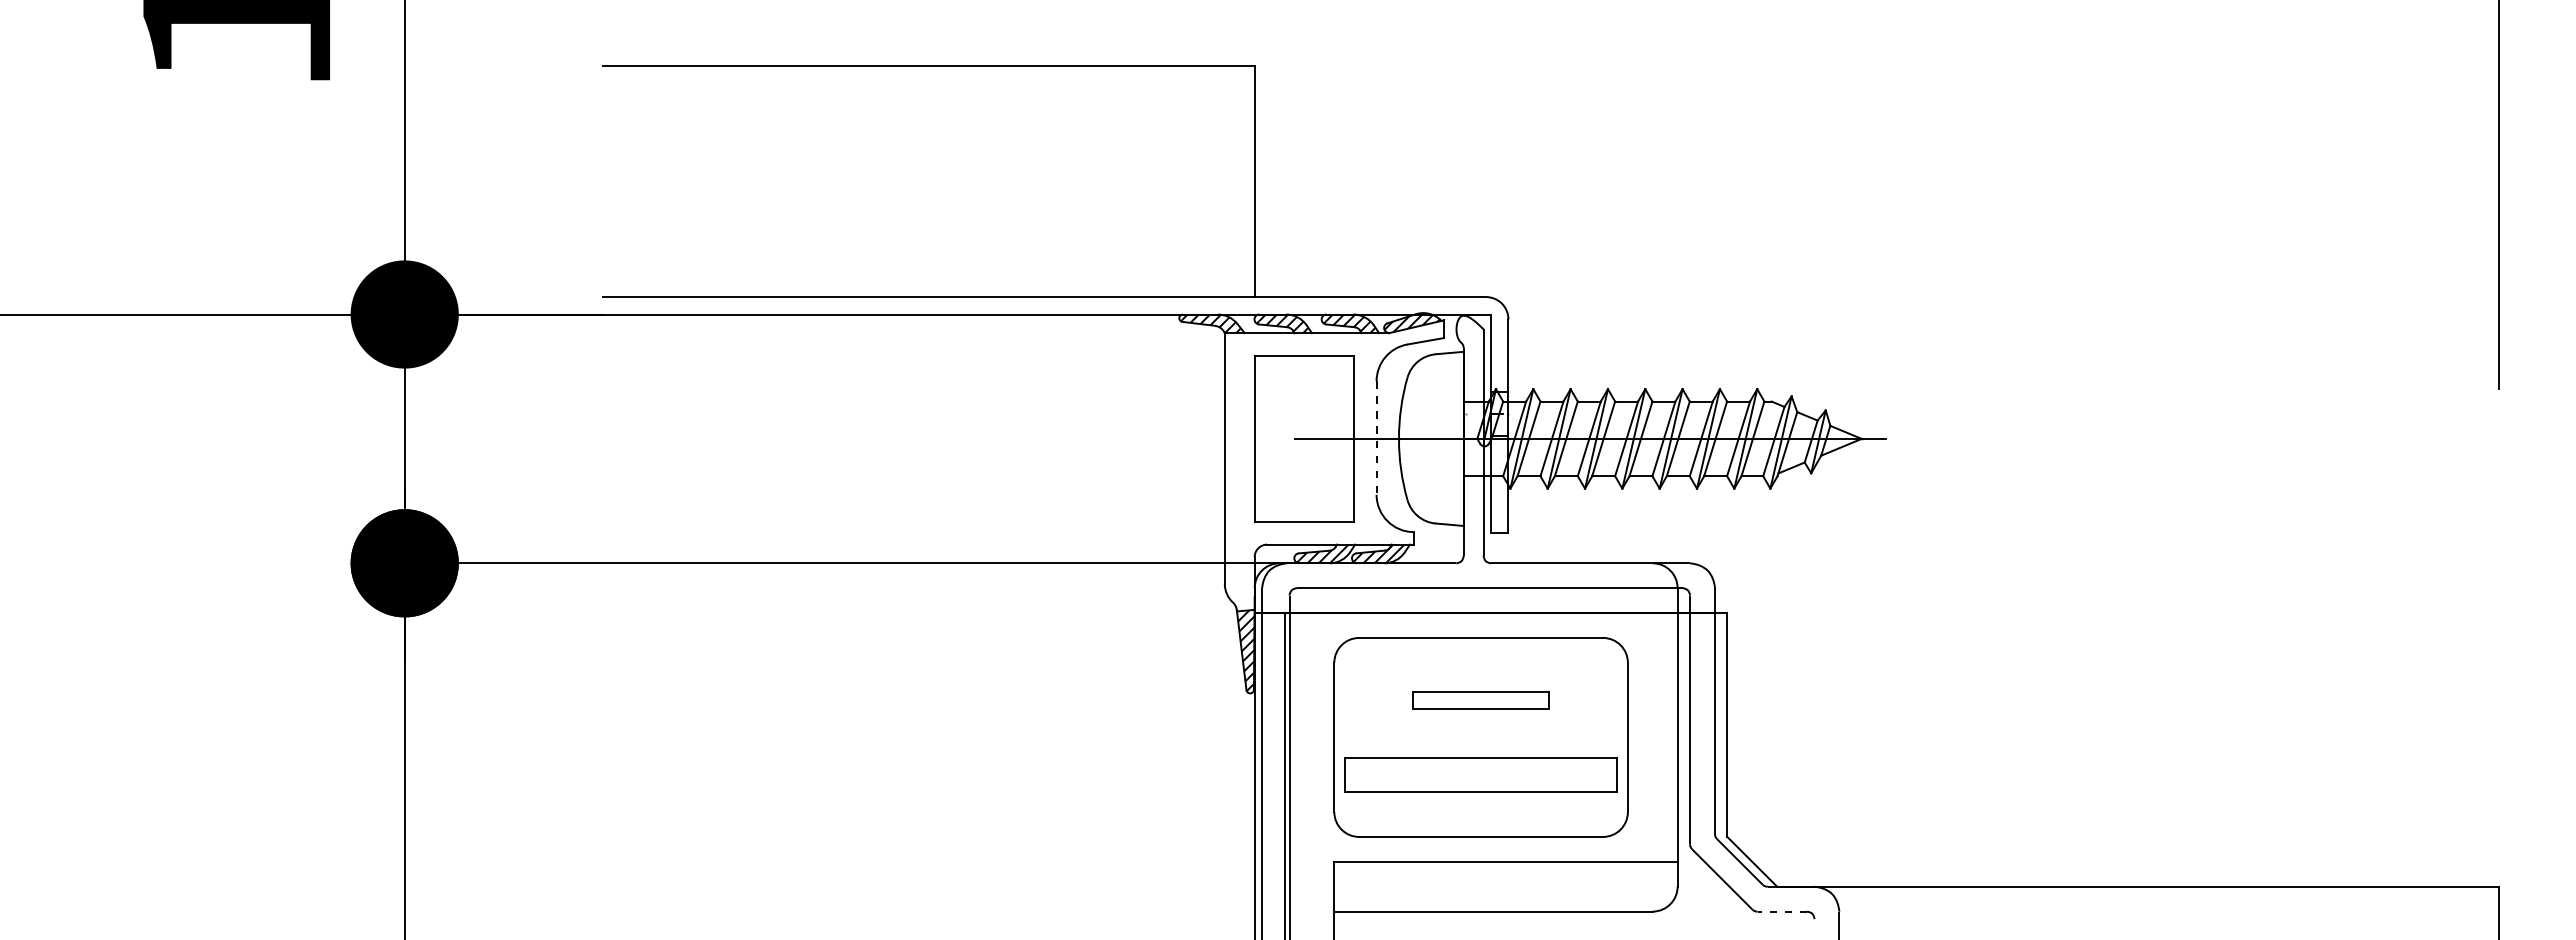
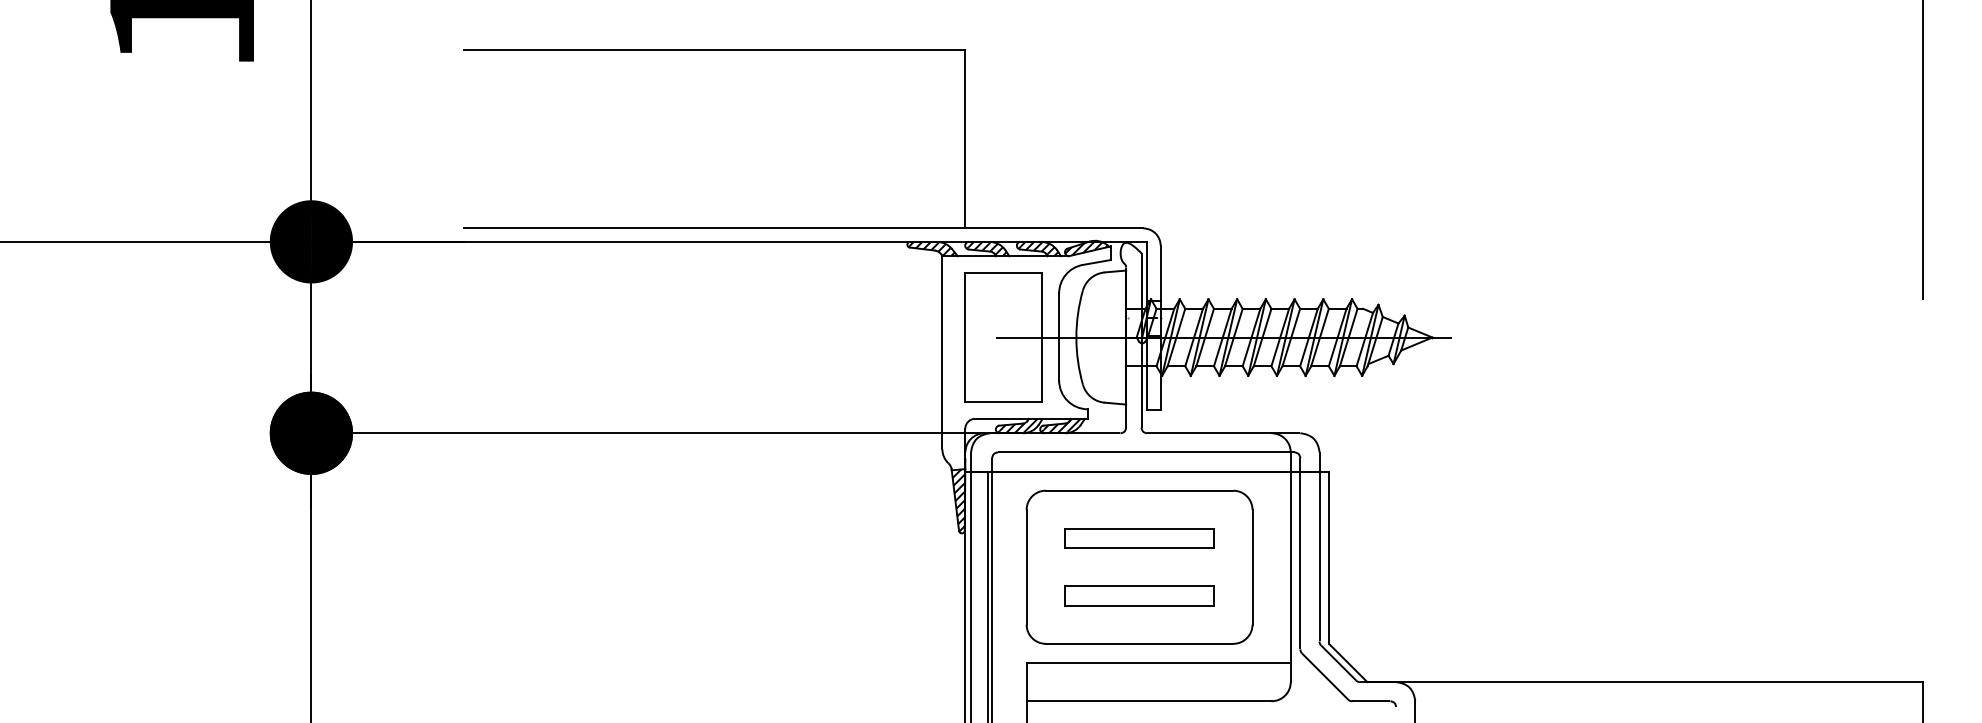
line: (1376, 438) -> (1059, 337), dashed -> solid
part: (1480, 700) -> (1139, 538), size x1.43
part: (1480, 774) -> (1139, 595), size x0.71
line: (1782, 911) -> (1371, 701), dashed -> solid

